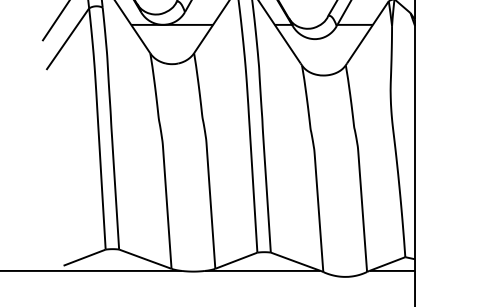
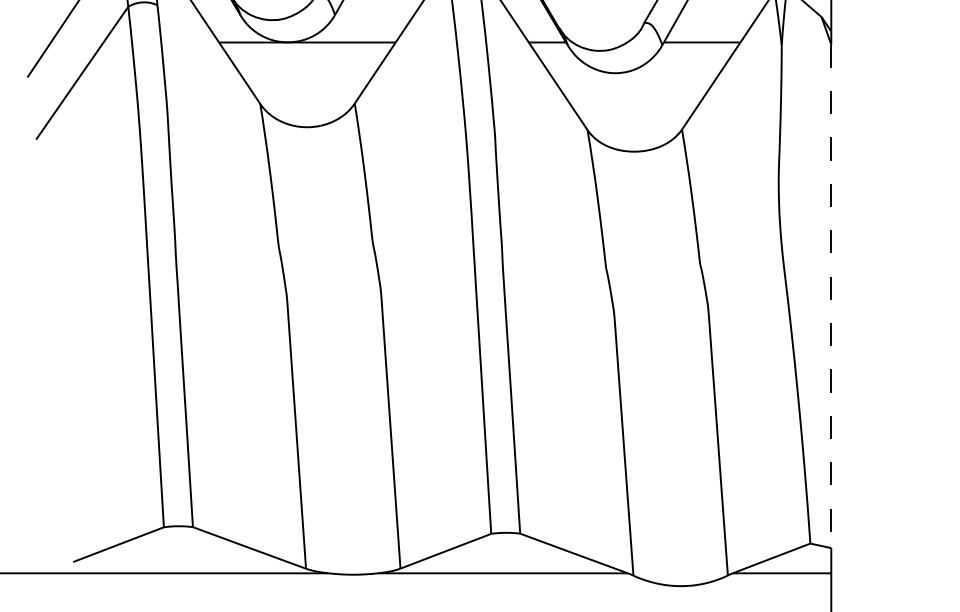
line: (415, 142) -> (832, 296), solid -> dashed

